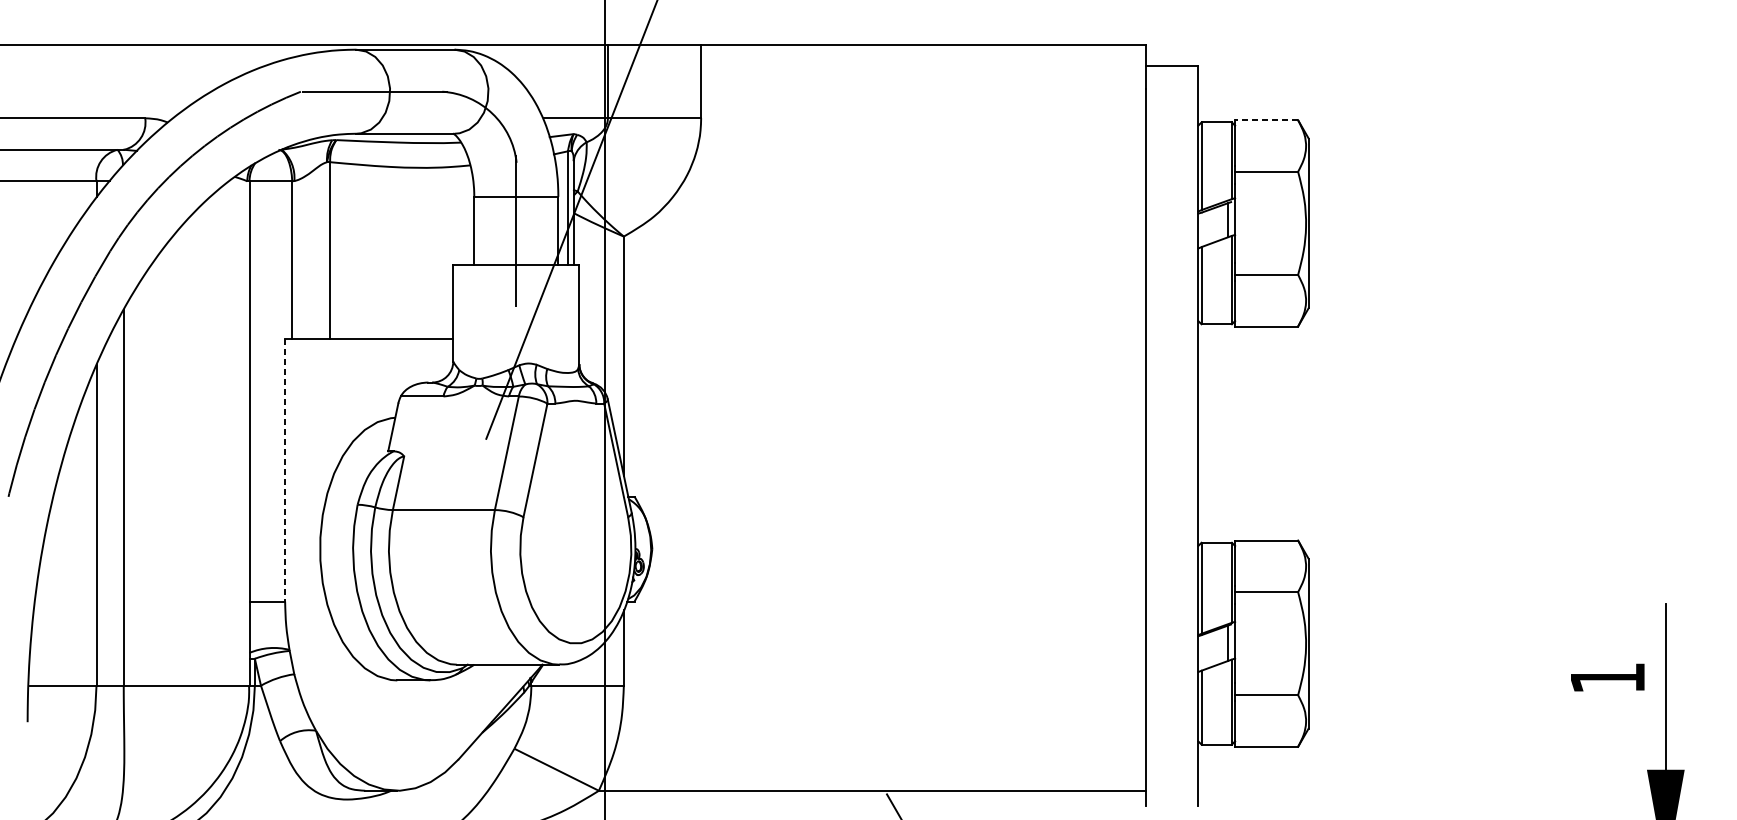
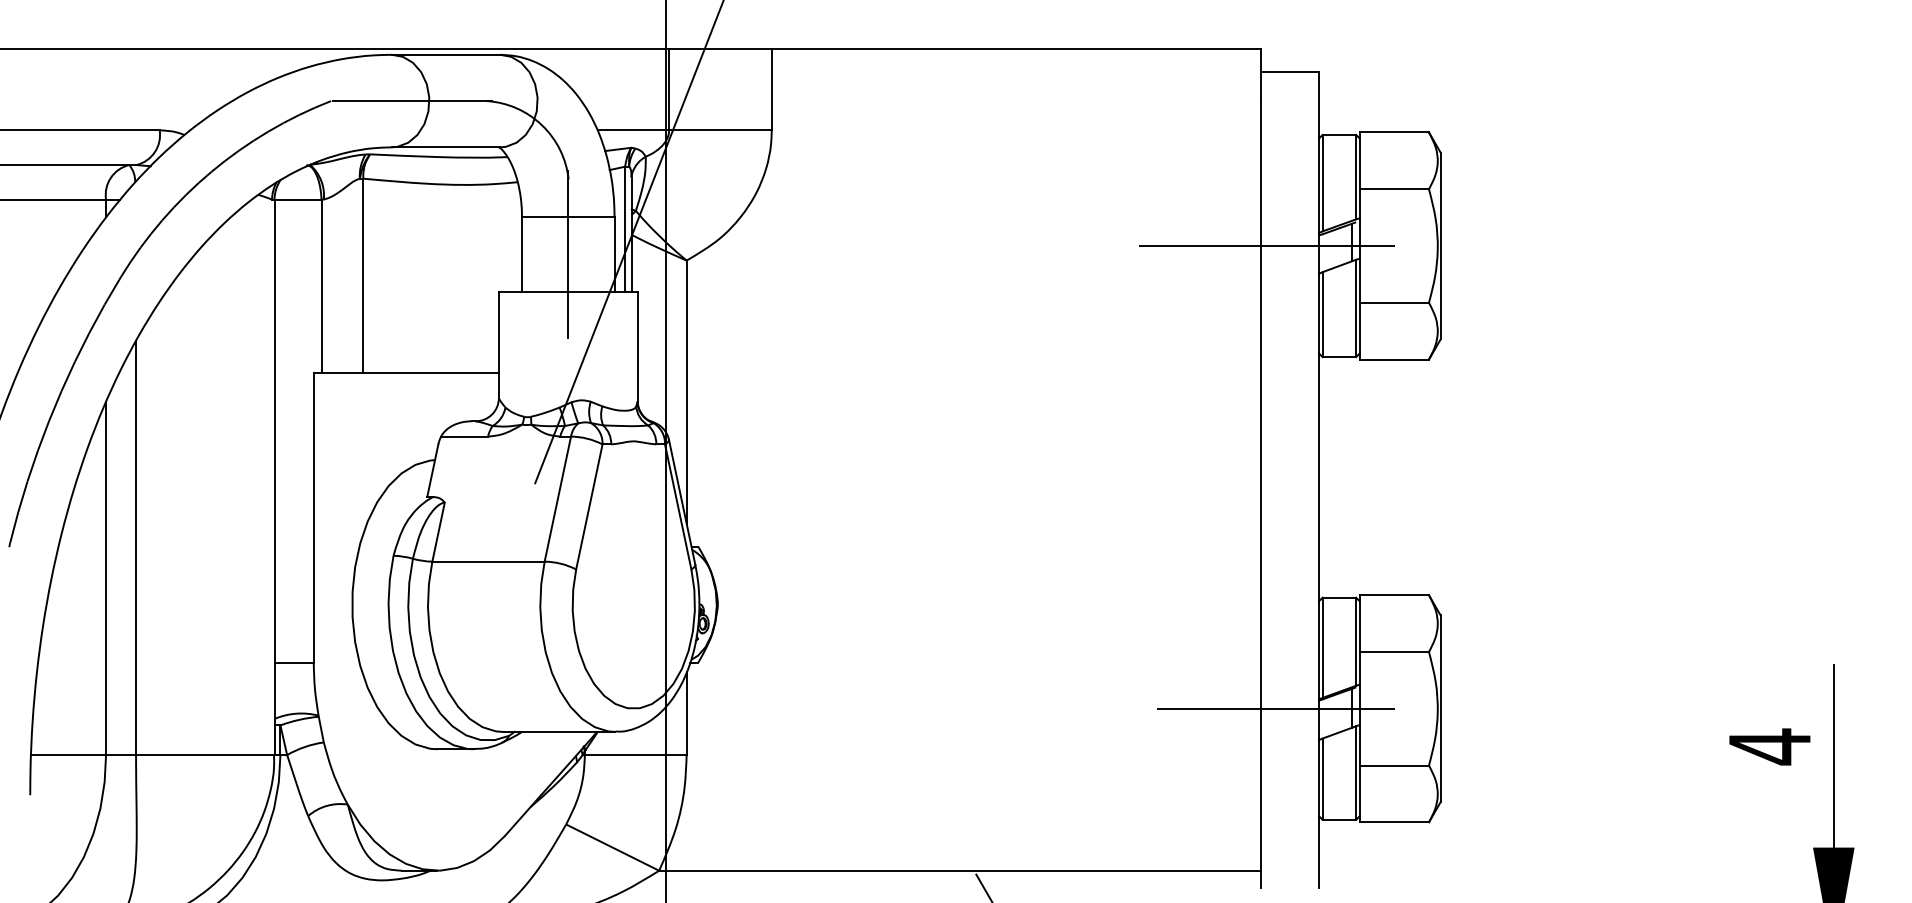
line: (1266, 120) -> (1394, 132), dashed -> solid
line: (1150, 223) -> (1266, 246), added
line: (284, 469) -> (313, 517), dashed -> solid
line: (1158, 643) -> (1275, 708), added
text: (1607, 677) -> (1769, 746), 1 -> 4

